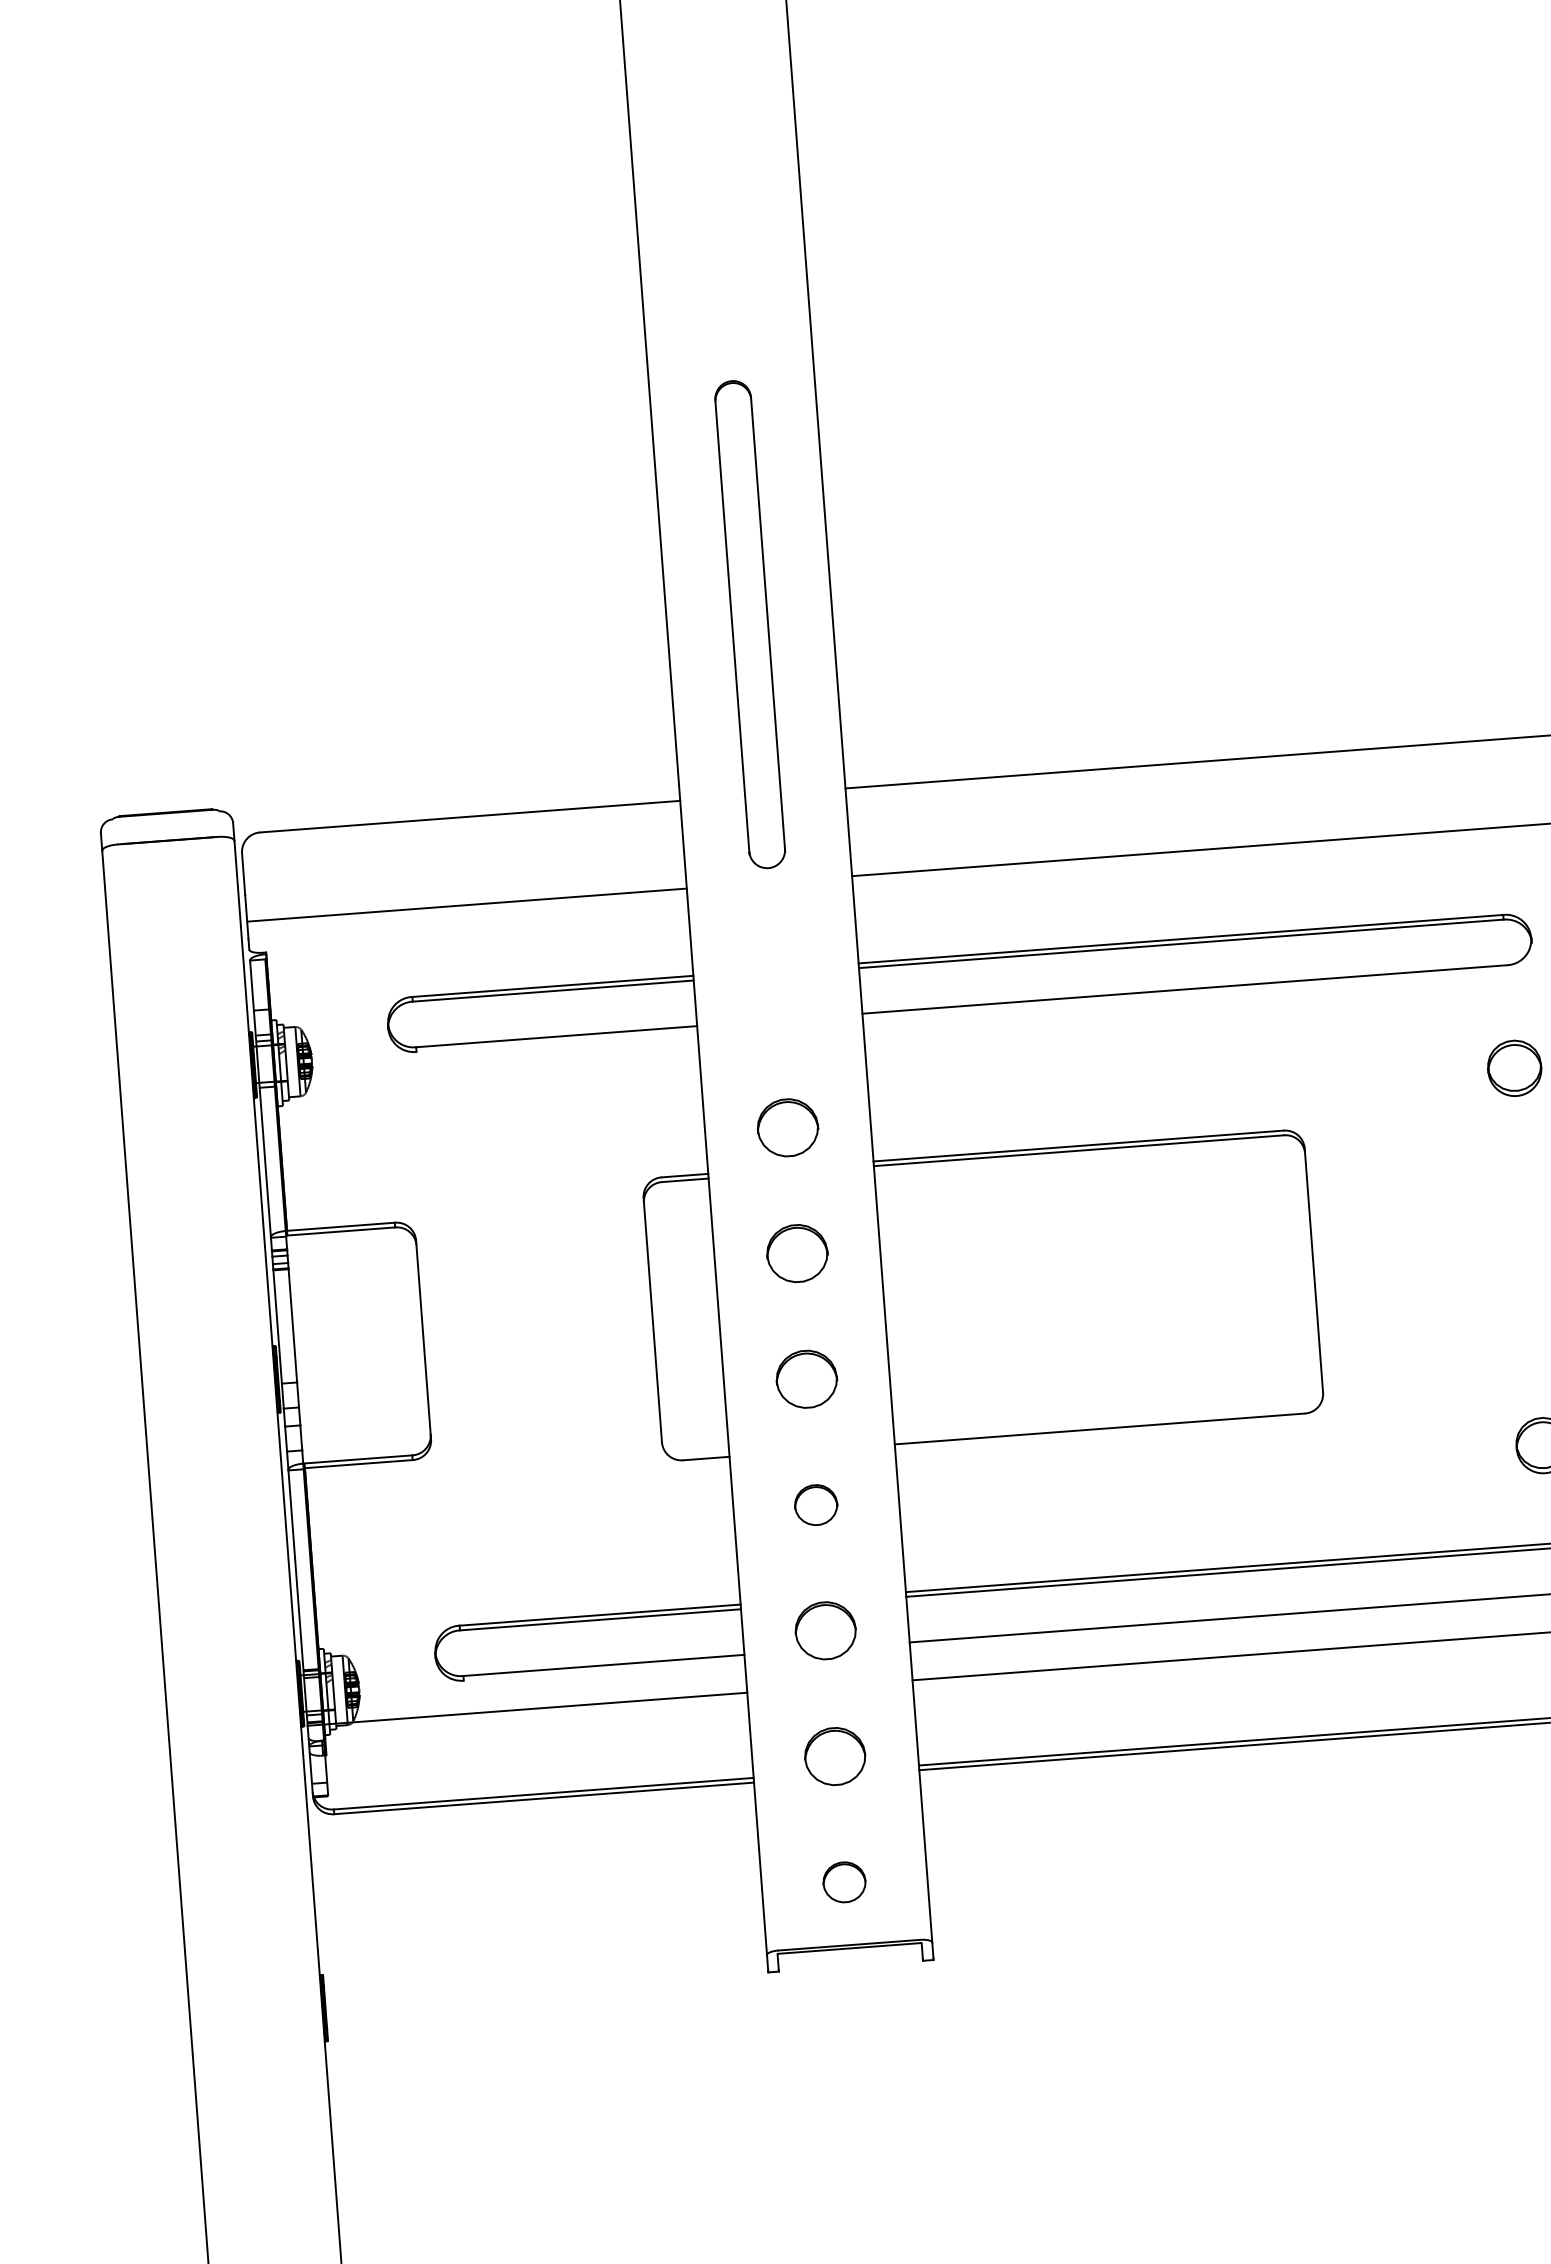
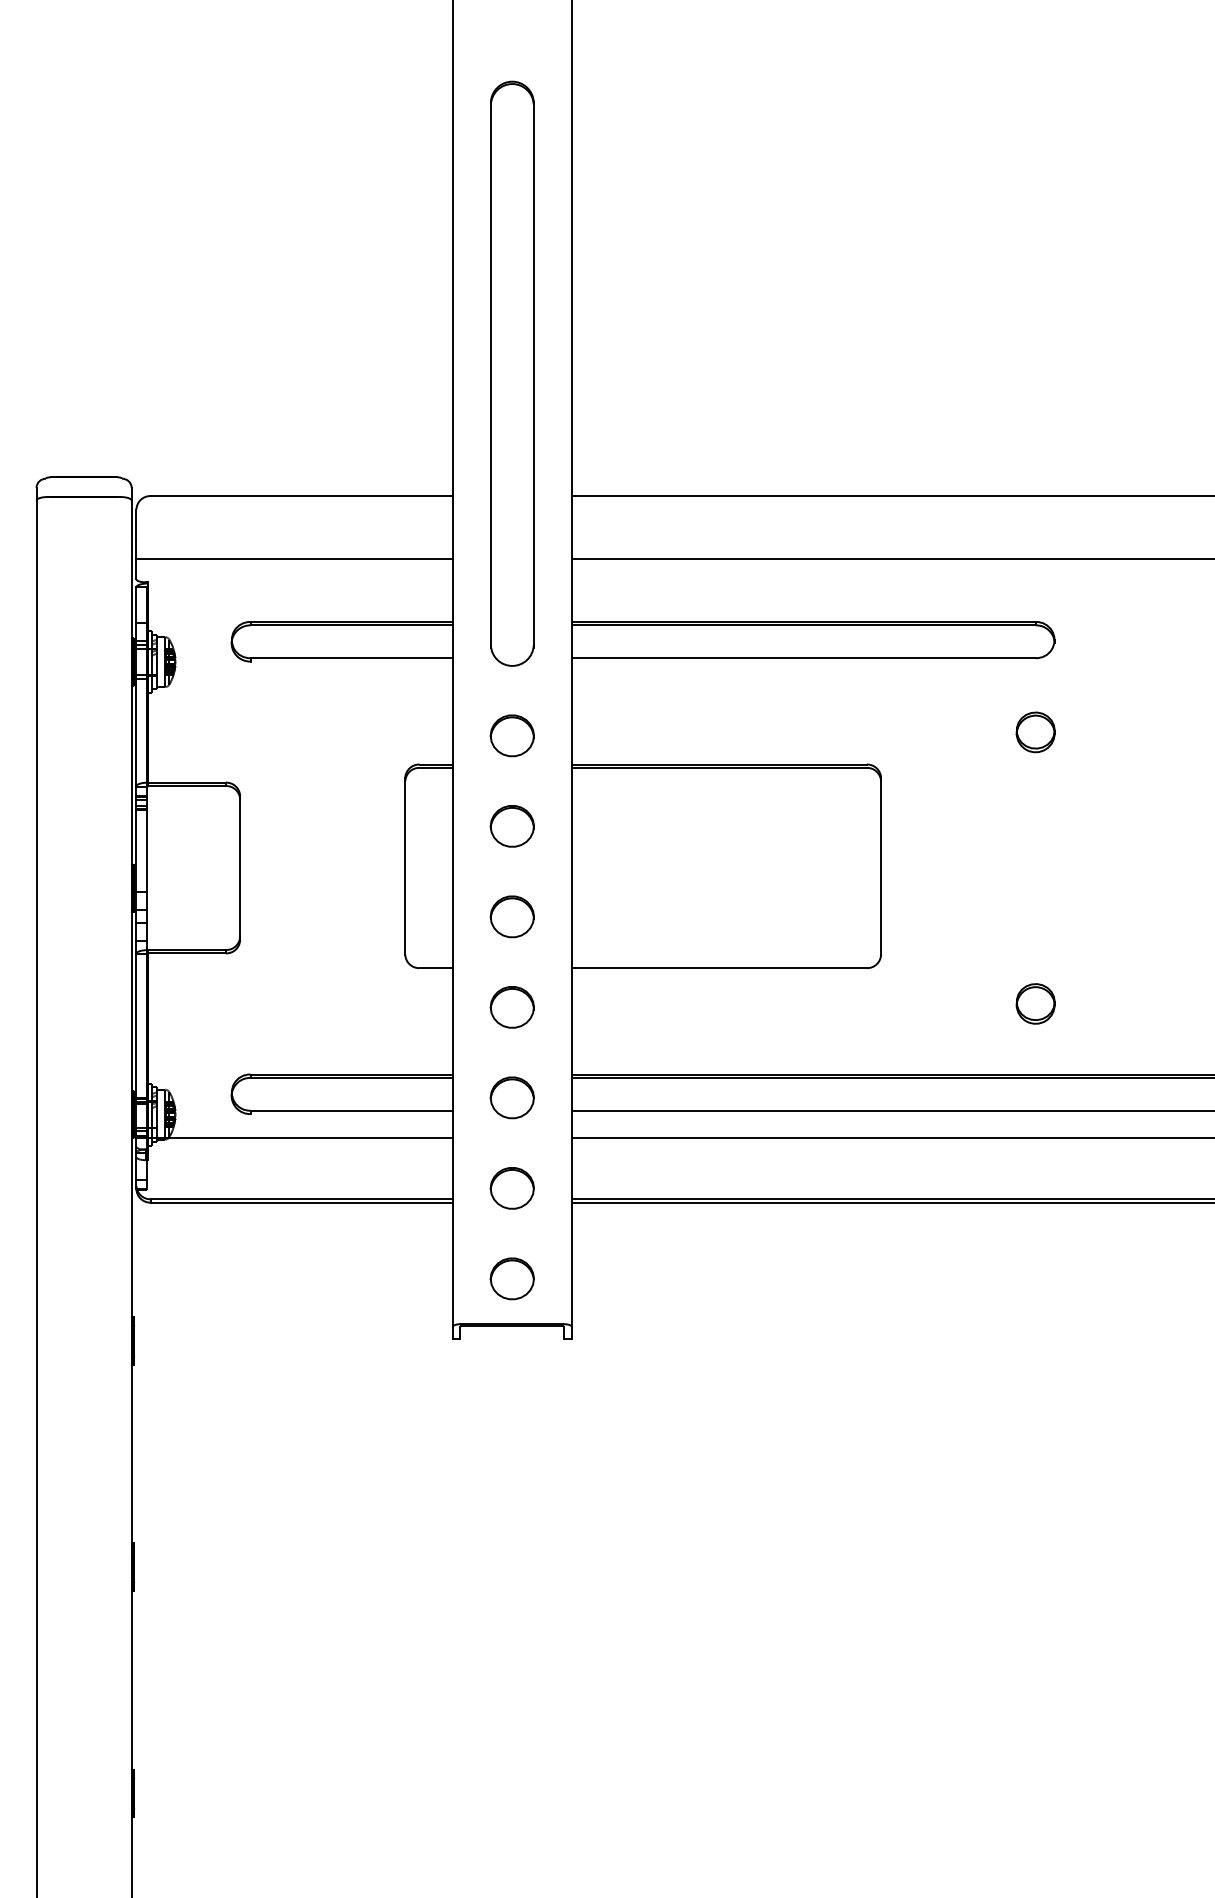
part: (750, 624) -> (512, 373), size x1.67
part: (815, 1505) -> (511, 1007), size x1.43
part: (843, 1881) -> (511, 1278), size x1.43

